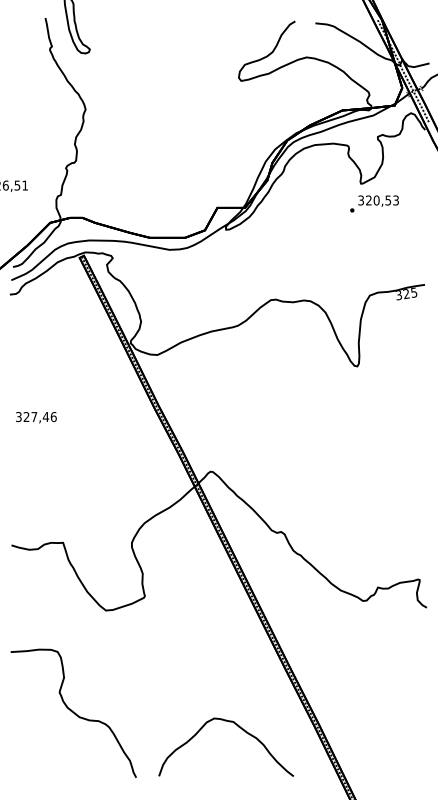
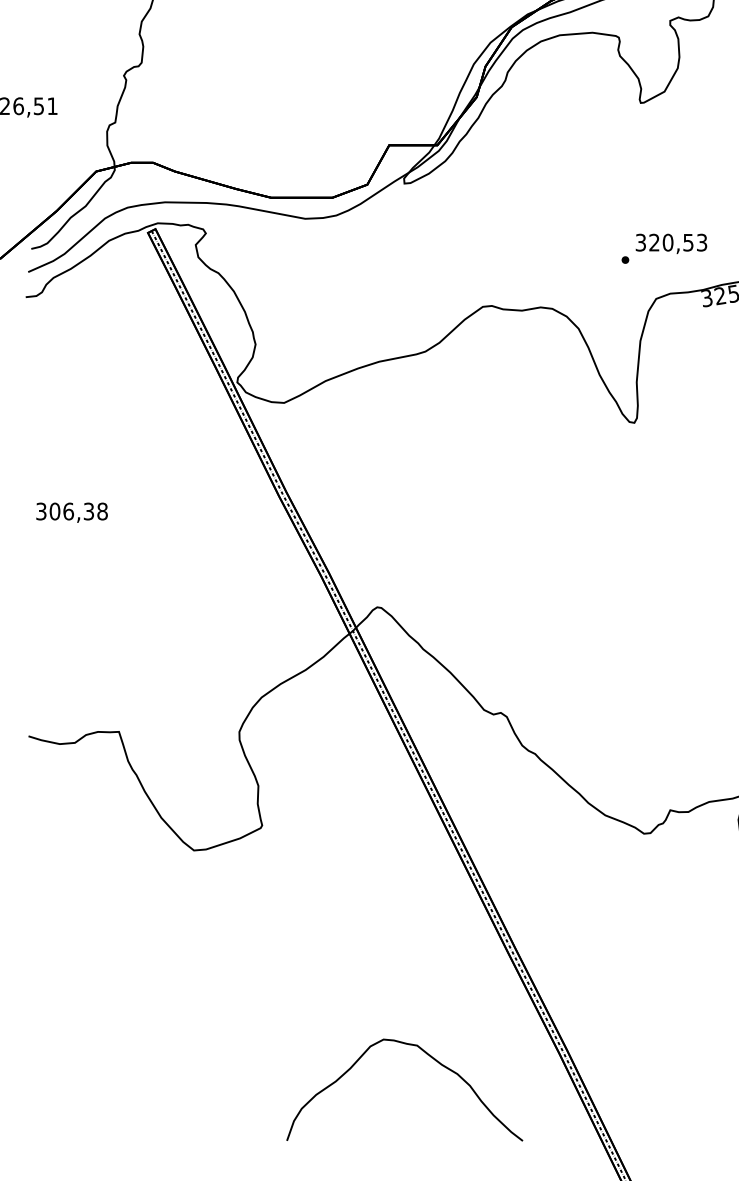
text: (374, 203) -> (664, 247), moved
text: (39, 417) -> (77, 512), 327,46 -> 306,38
curve: (73, 712) -> (137, 1029), removed

